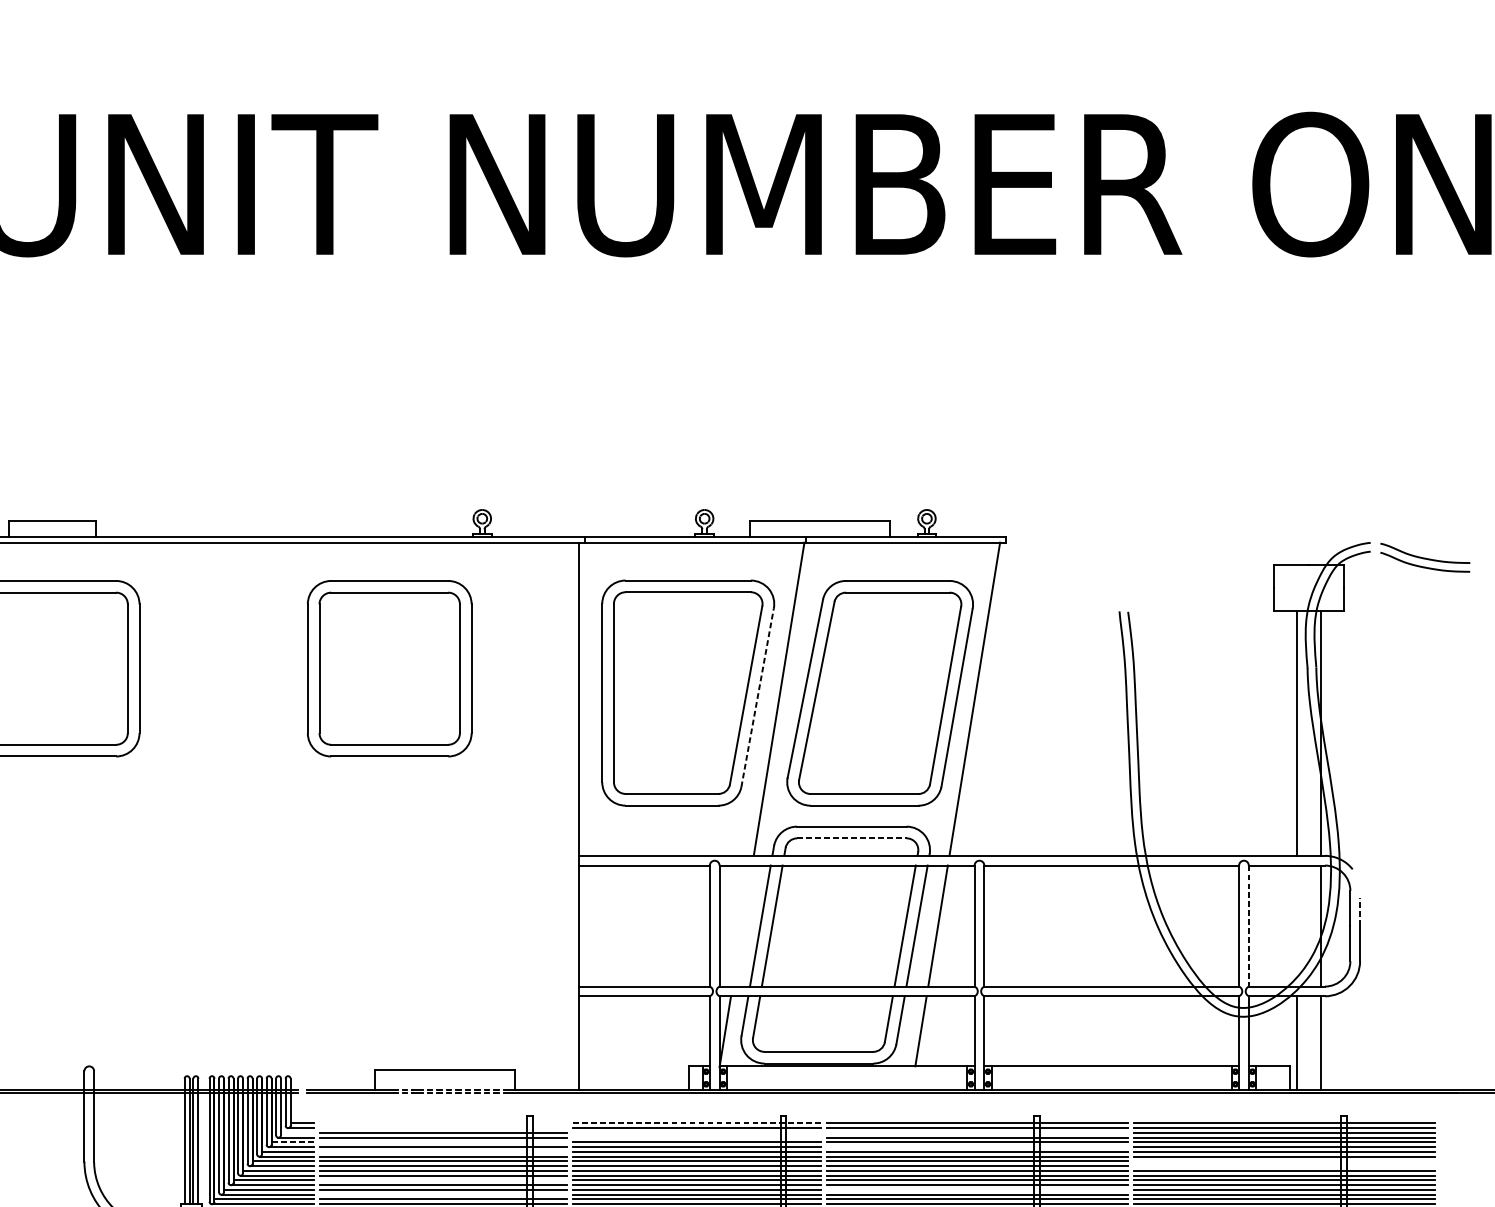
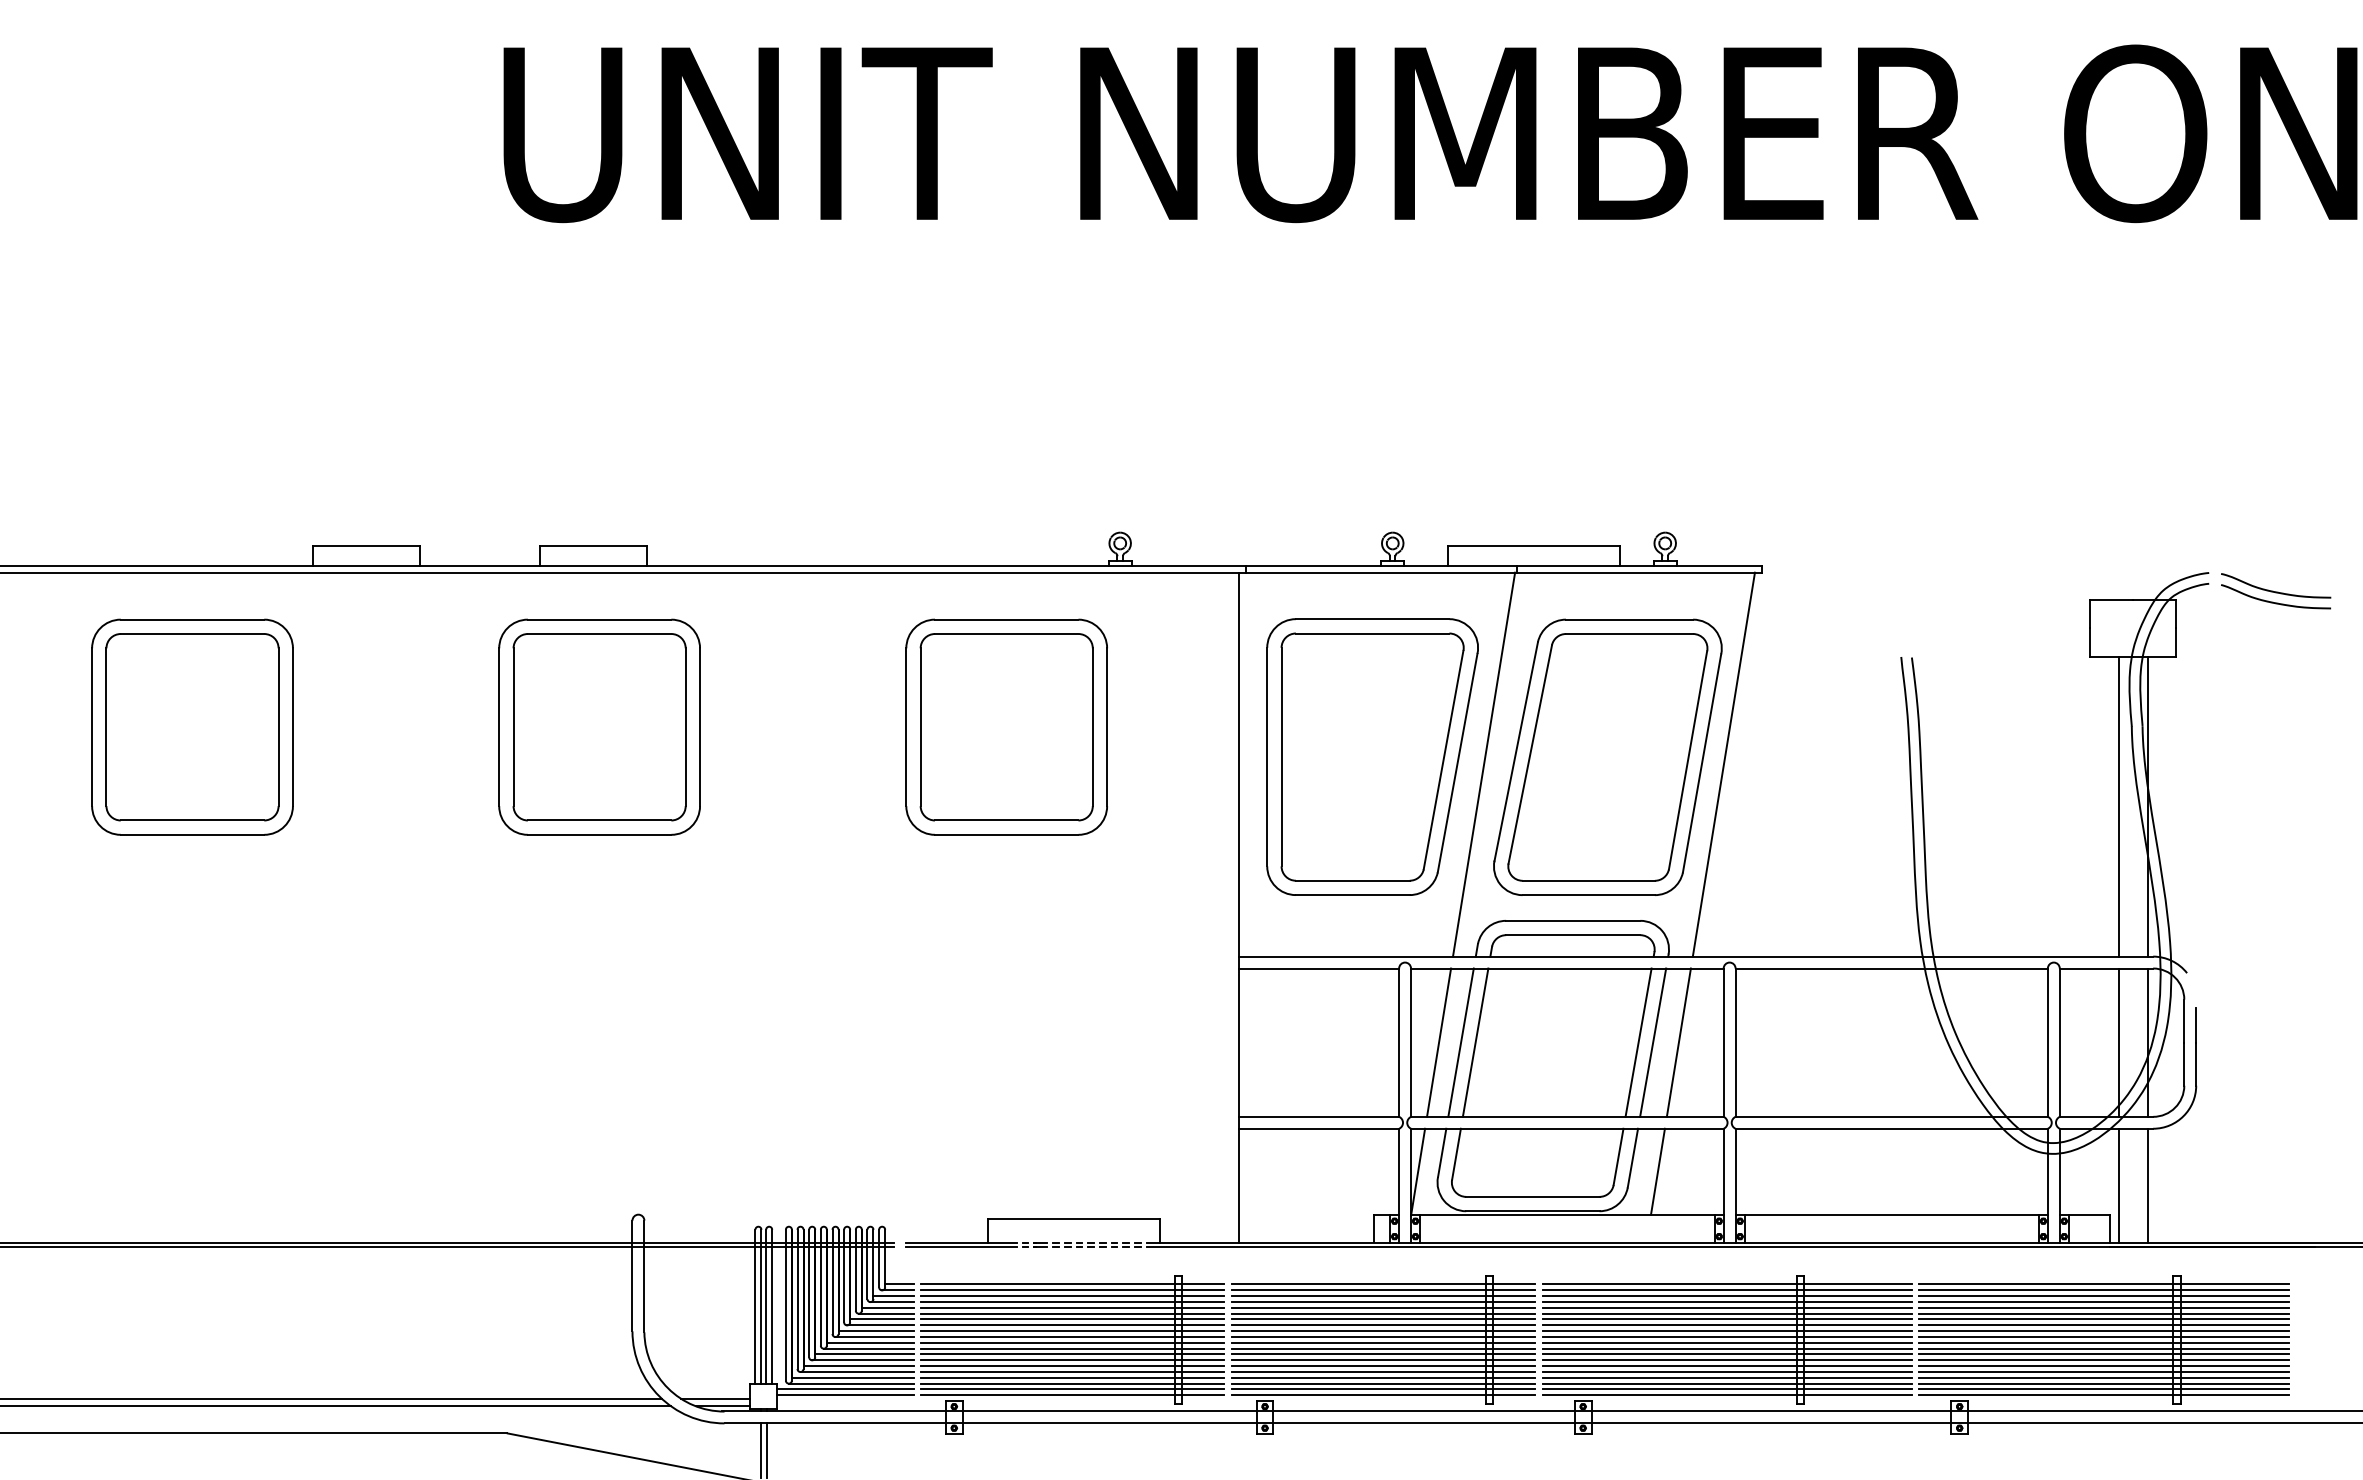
line: (757, 697) -> (1457, 762), dashed -> solid
line: (852, 838) -> (1573, 935), dashed -> solid
line: (1360, 911) -> (2196, 1024), dashed -> solid
line: (742, 925) -> (1439, 1042), added
line: (1297, 925) -> (2119, 1042), added
line: (1248, 926) -> (2059, 1043), dashed -> solid
line: (443, 1123) -> (1072, 1284), added
line: (697, 1123) -> (1383, 1284), dashed -> solid
line: (443, 1128) -> (1072, 1290), added
line: (297, 1133) -> (893, 1296), added
line: (697, 1133) -> (1383, 1296), added
line: (976, 1133) -> (1726, 1296), added
line: (697, 1138) -> (1383, 1302), added
line: (292, 1142) -> (887, 1307), dashed -> solid
line: (443, 1142) -> (1072, 1307), added
line: (976, 1146) -> (1726, 1313), added
line: (443, 1151) -> (1072, 1319), added
line: (1284, 1161) -> (2103, 1331), added
line: (1284, 1166) -> (2103, 1337), added
line: (443, 1180) -> (1072, 1354), added
line: (976, 1190) -> (1726, 1366), added
line: (443, 1195) -> (1072, 1372), added

